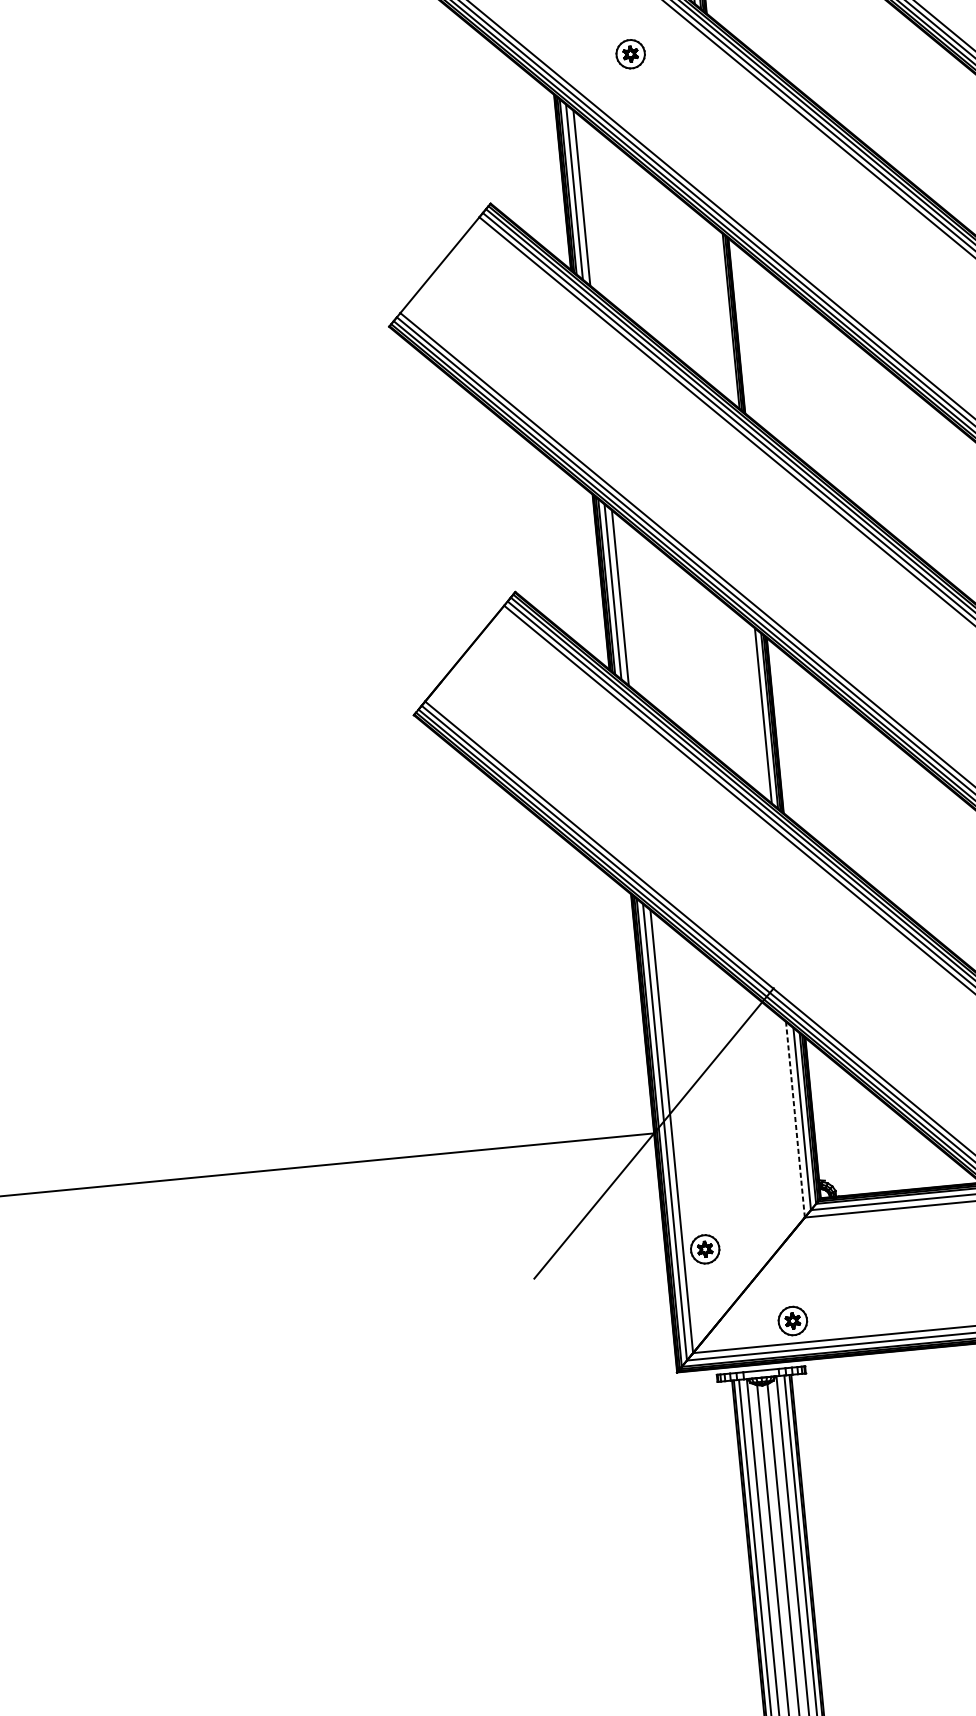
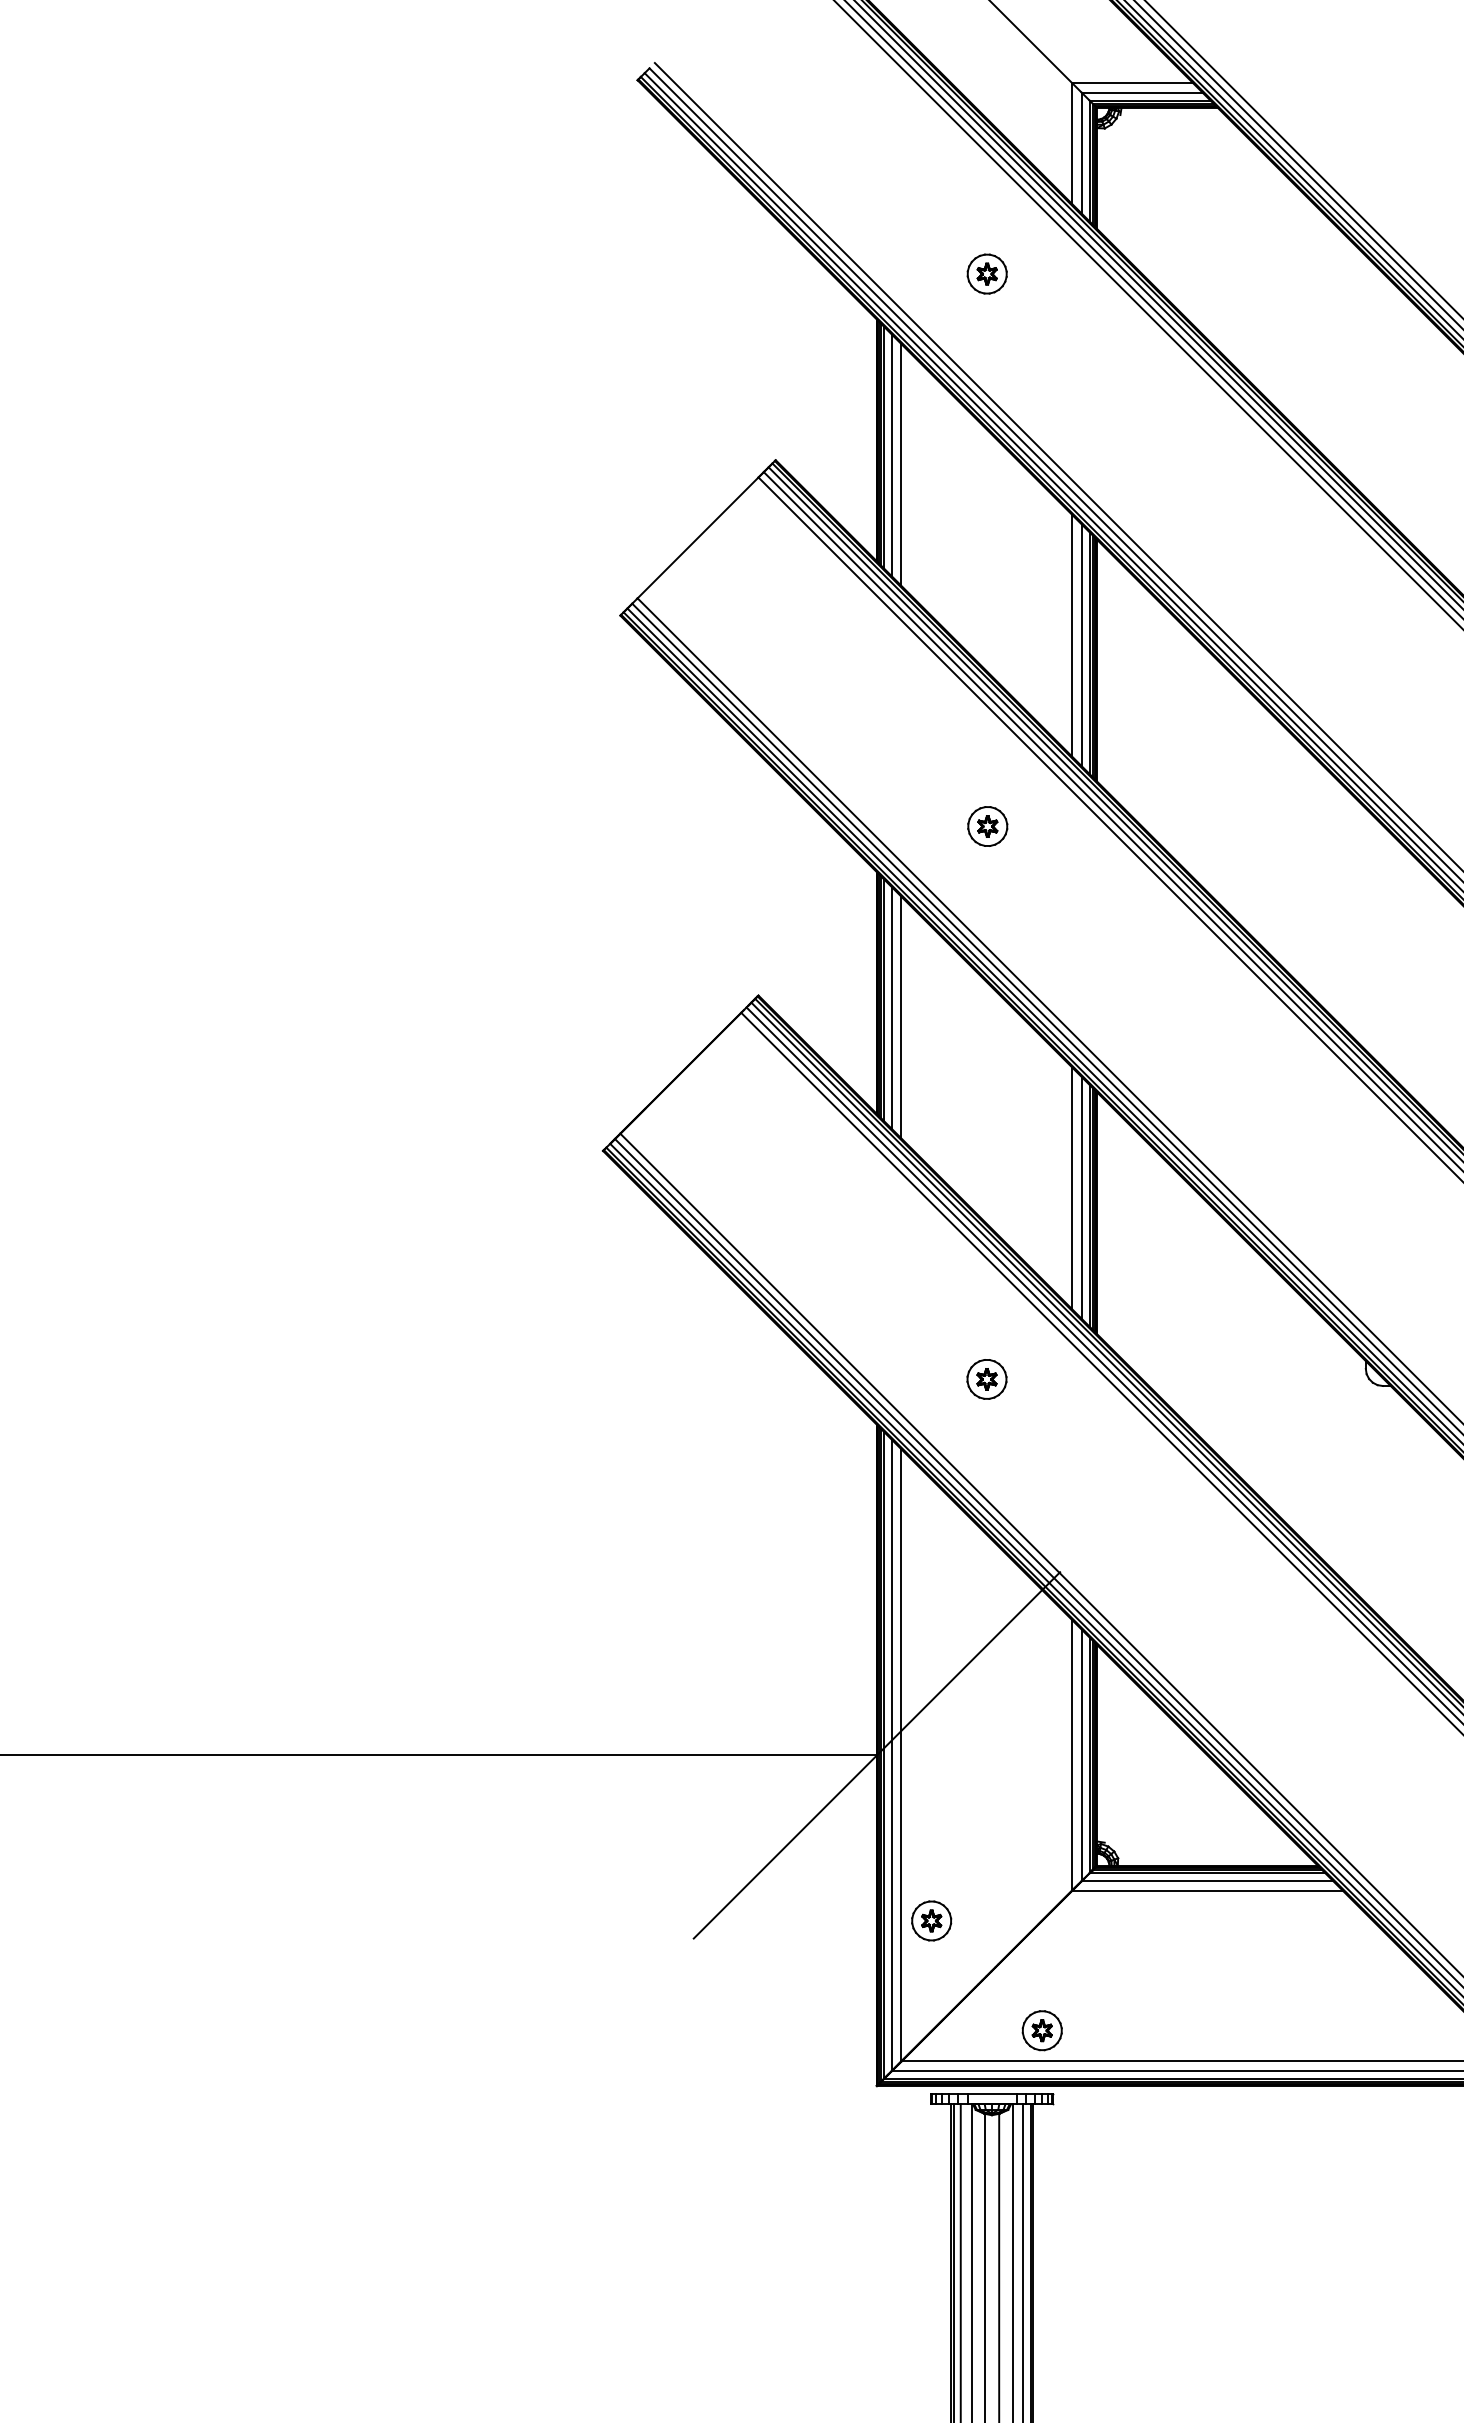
line: (717, 309) -> (1072, 635), added
line: (724, 316) -> (1081, 645), added
part: (669, 453) -> (987, 826), added
line: (756, 709) -> (1072, 1188), added
part: (707, 853) -> (986, 1379), added
line: (795, 1119) -> (1072, 1754), dashed -> solid

